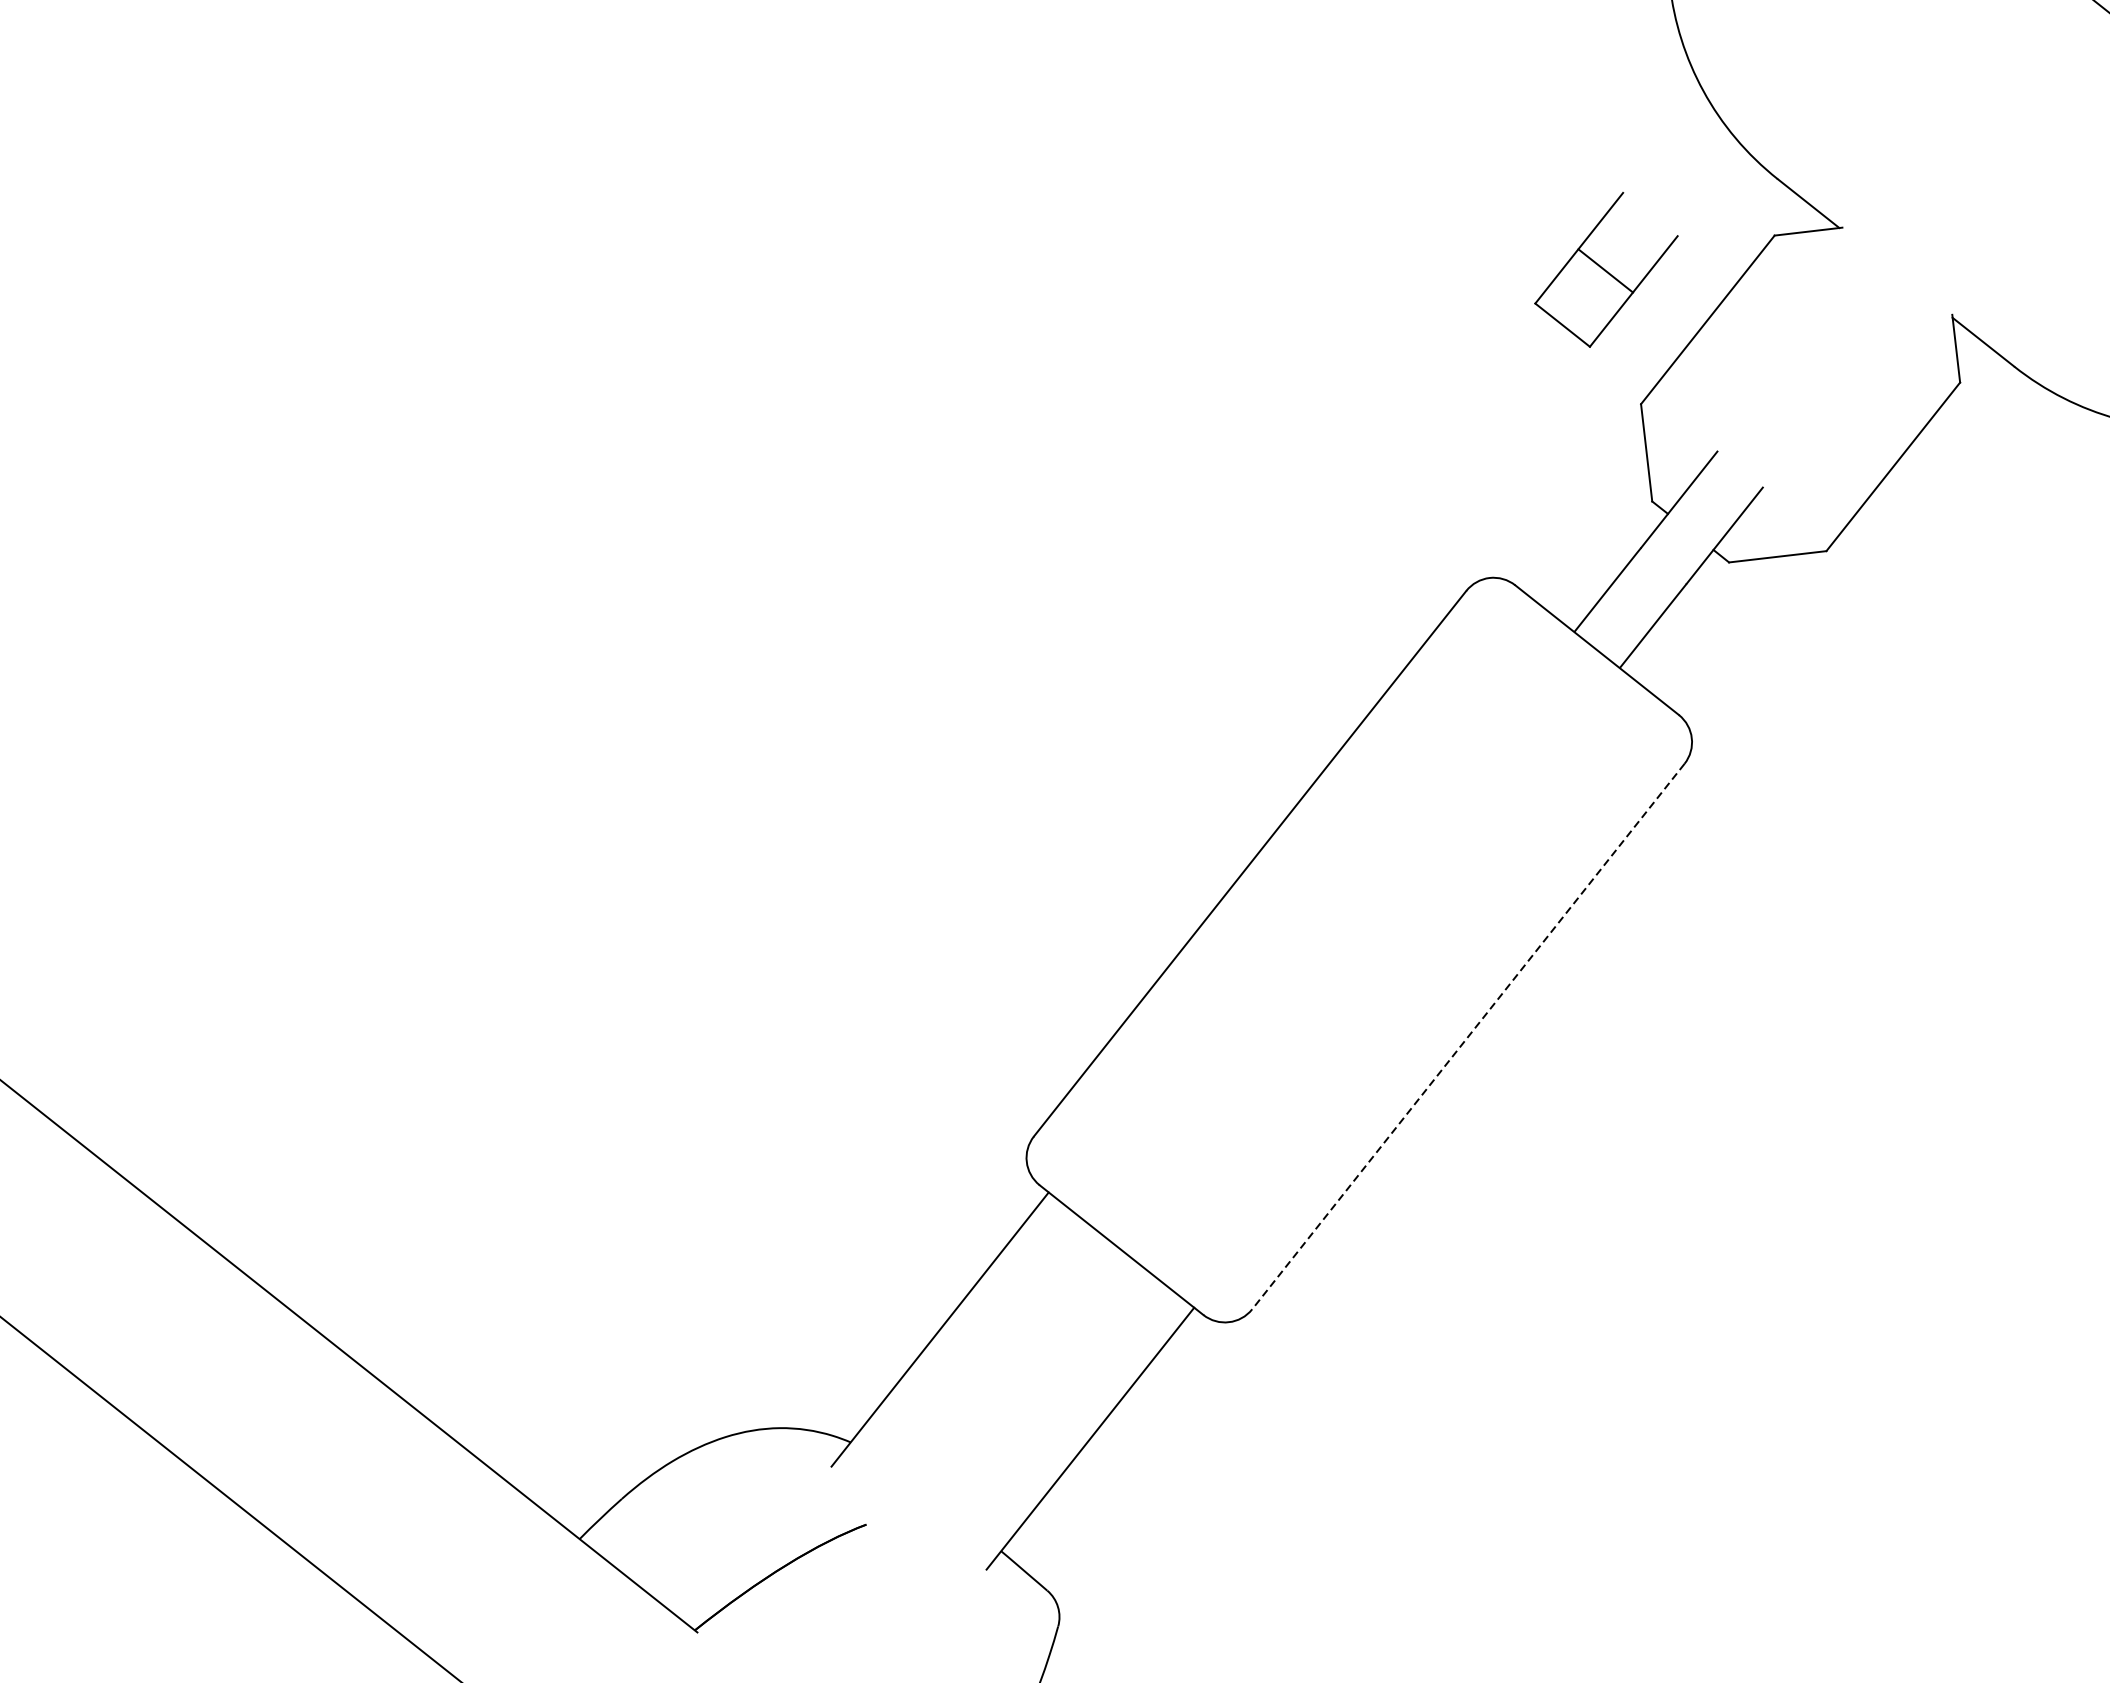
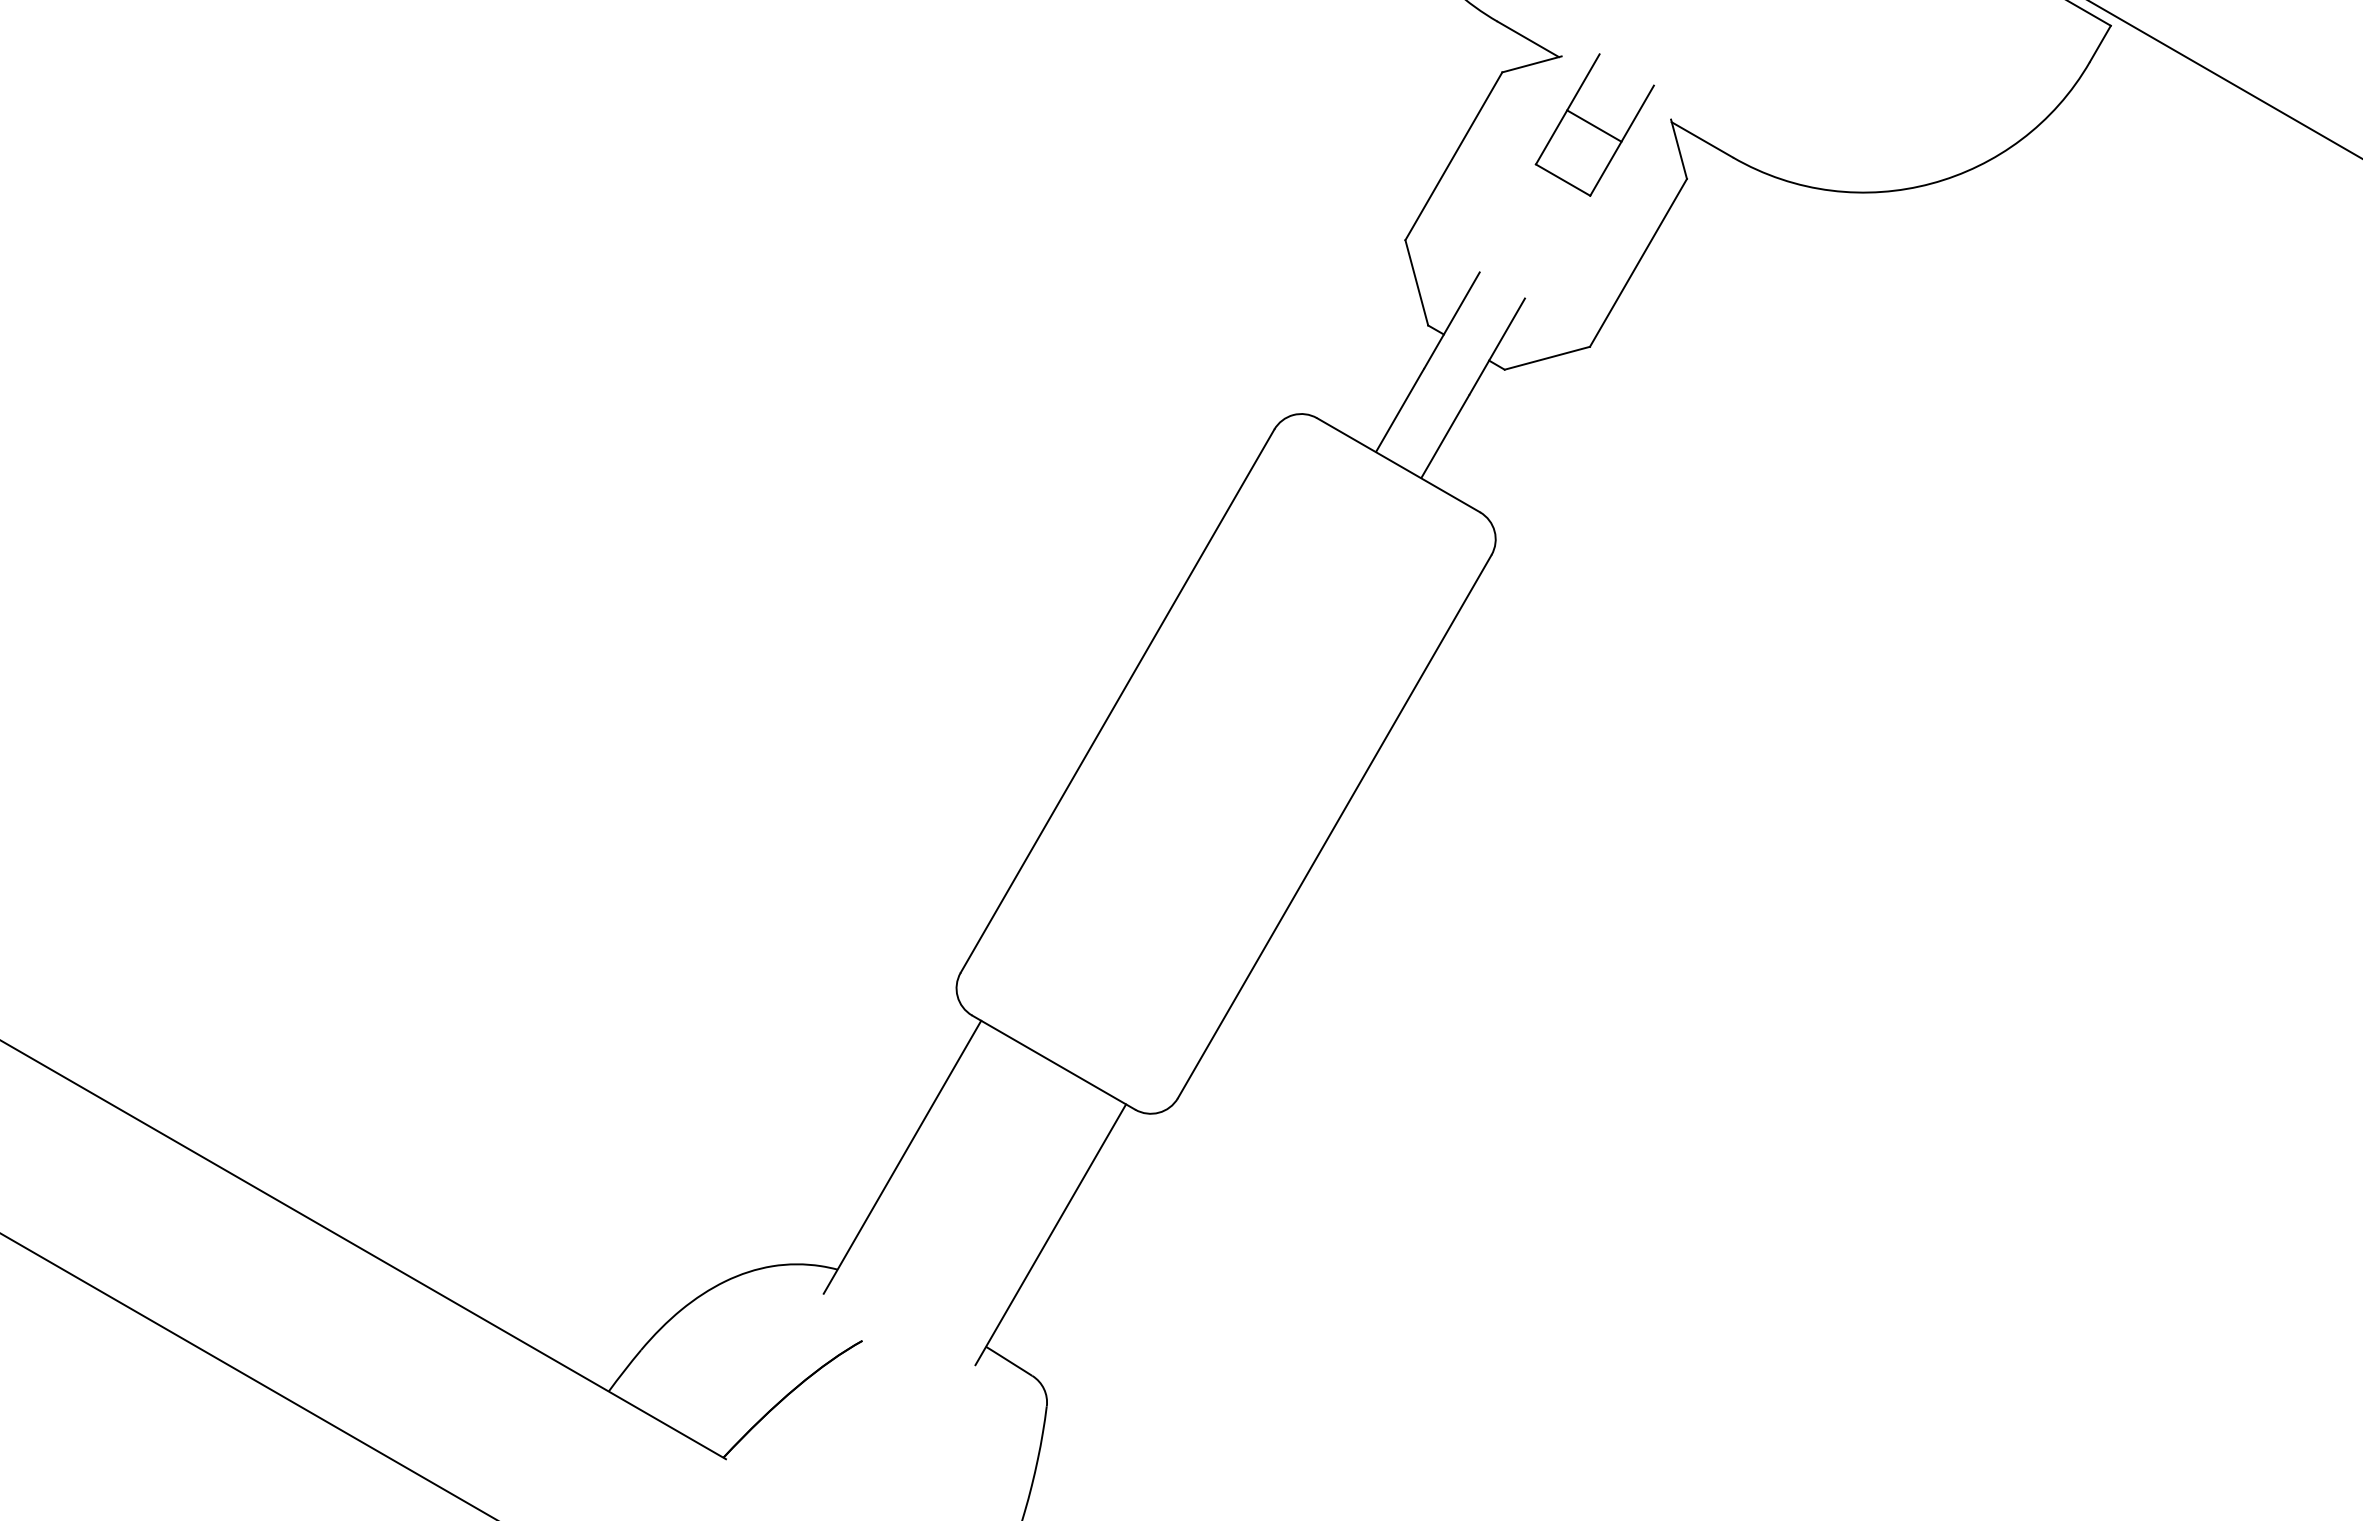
part: (1606, 269) -> (1594, 124), moved
line: (1468, 1036) -> (1334, 826), dashed -> solid

